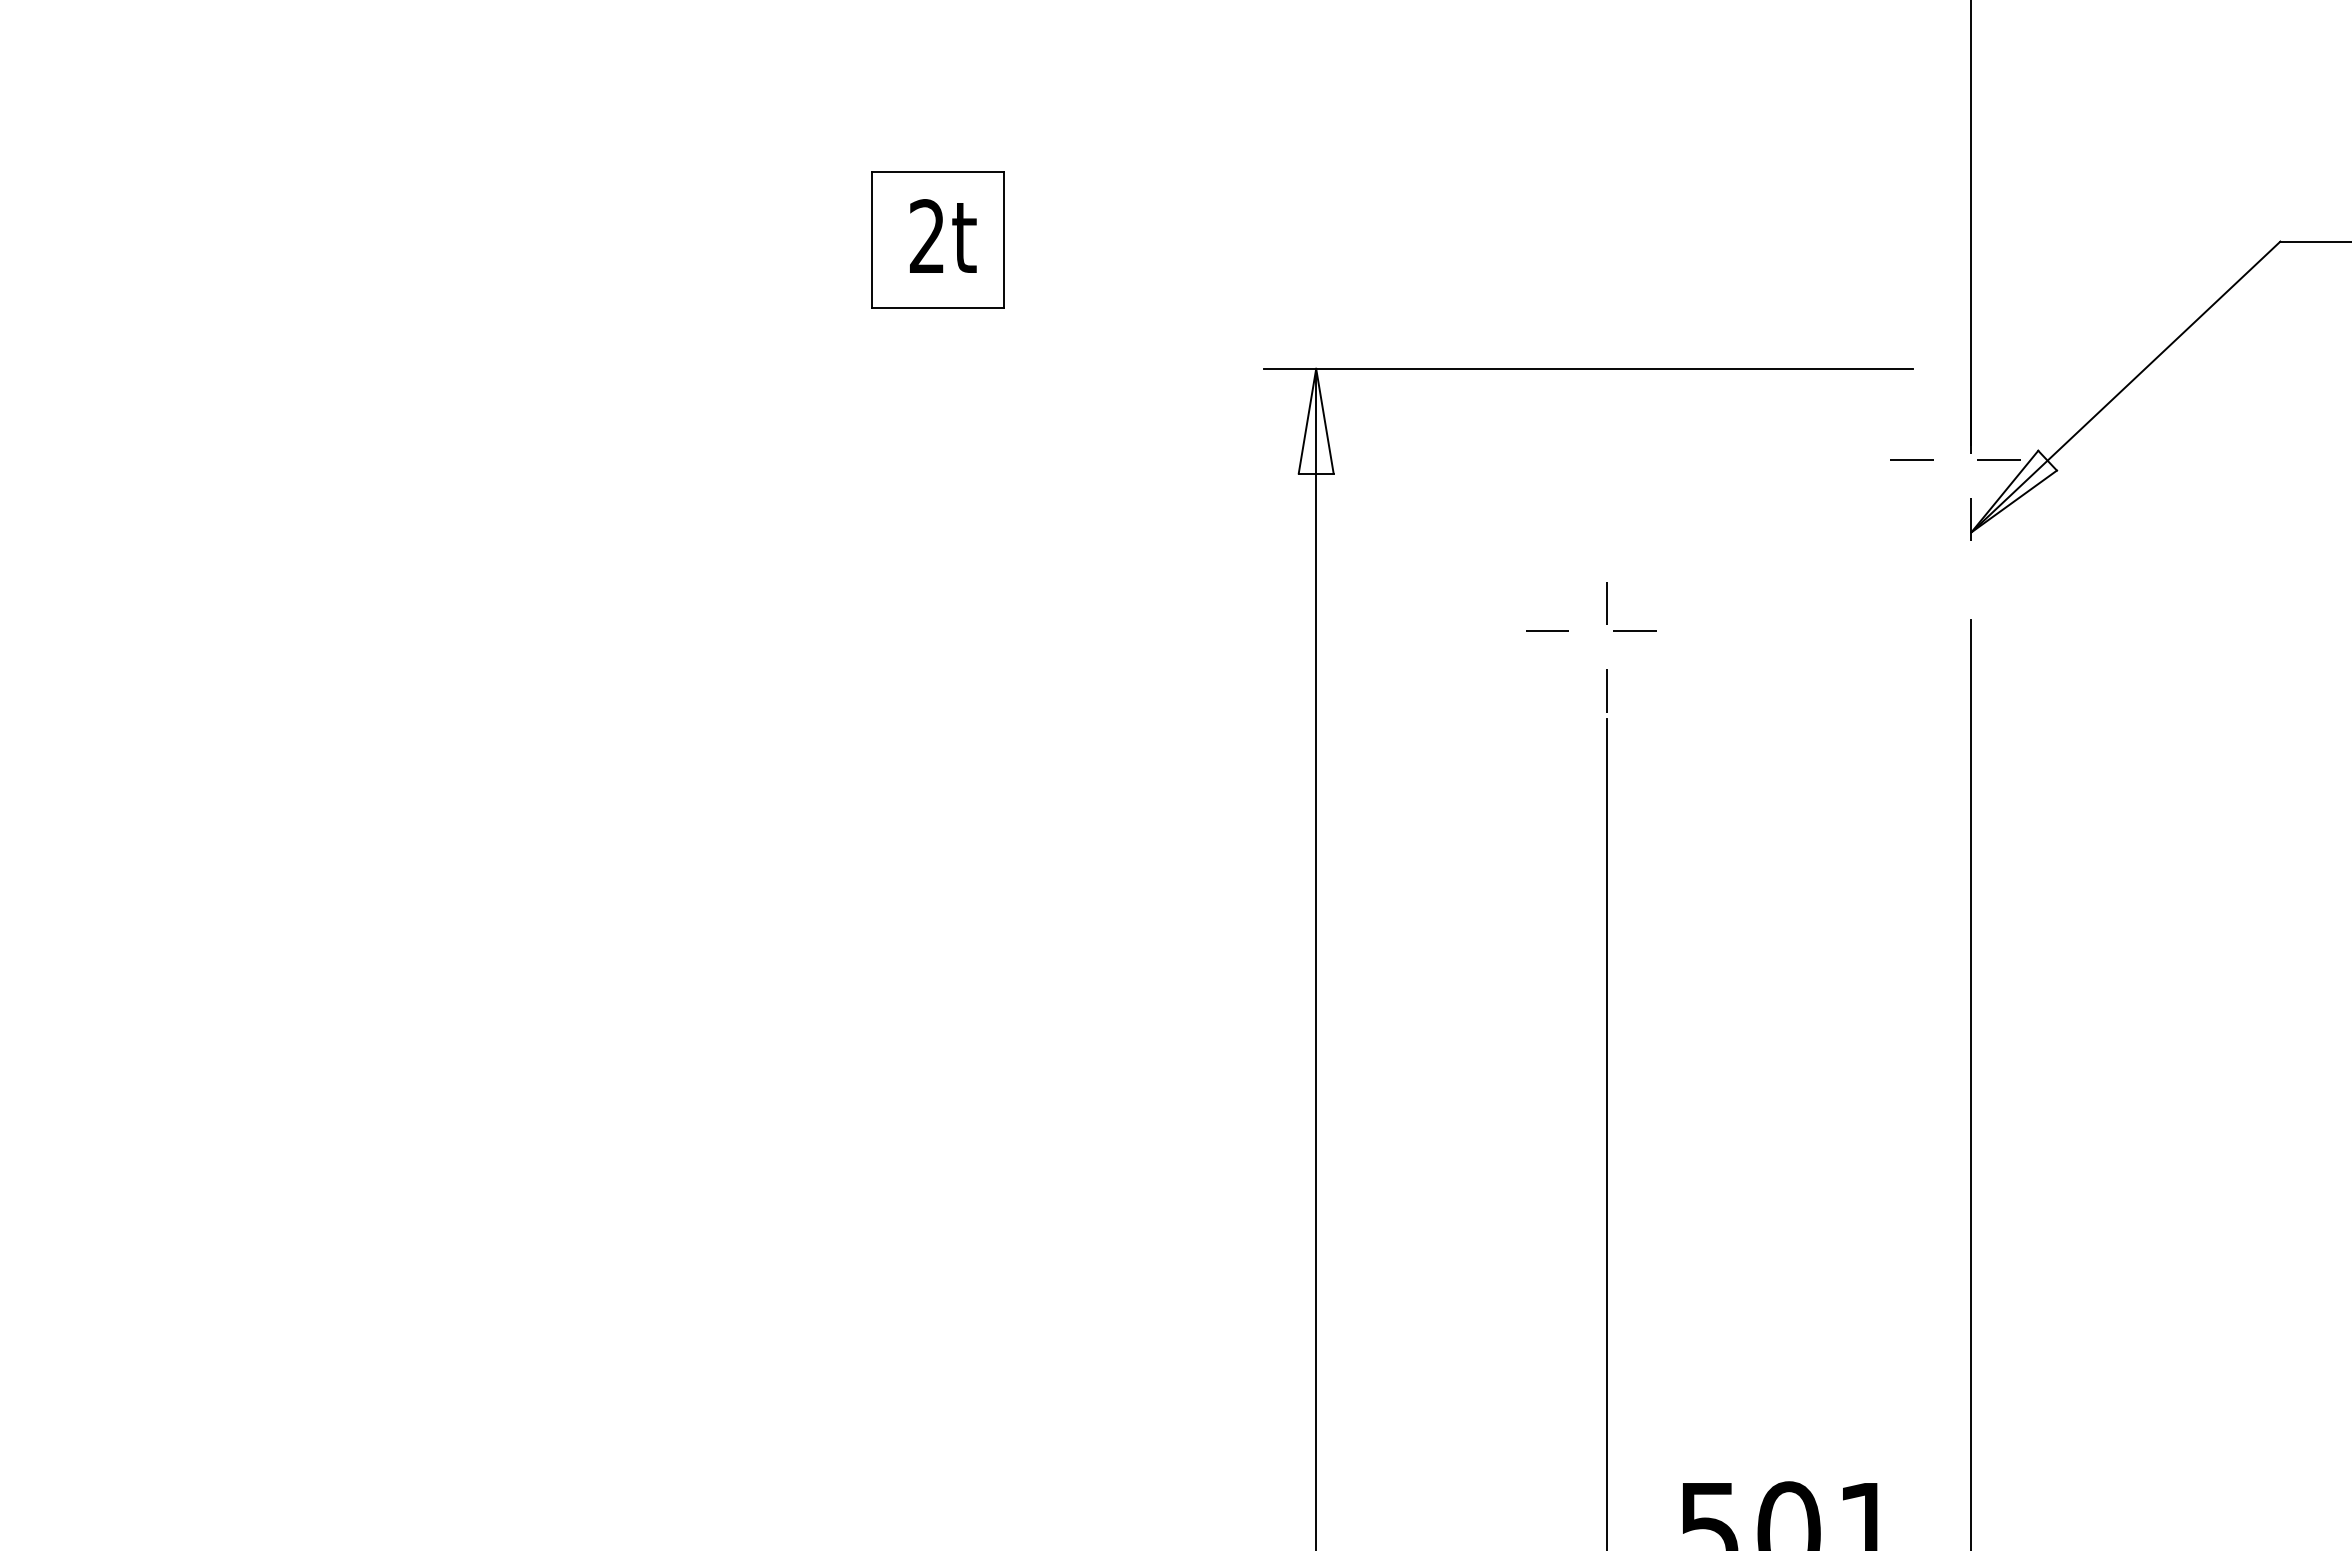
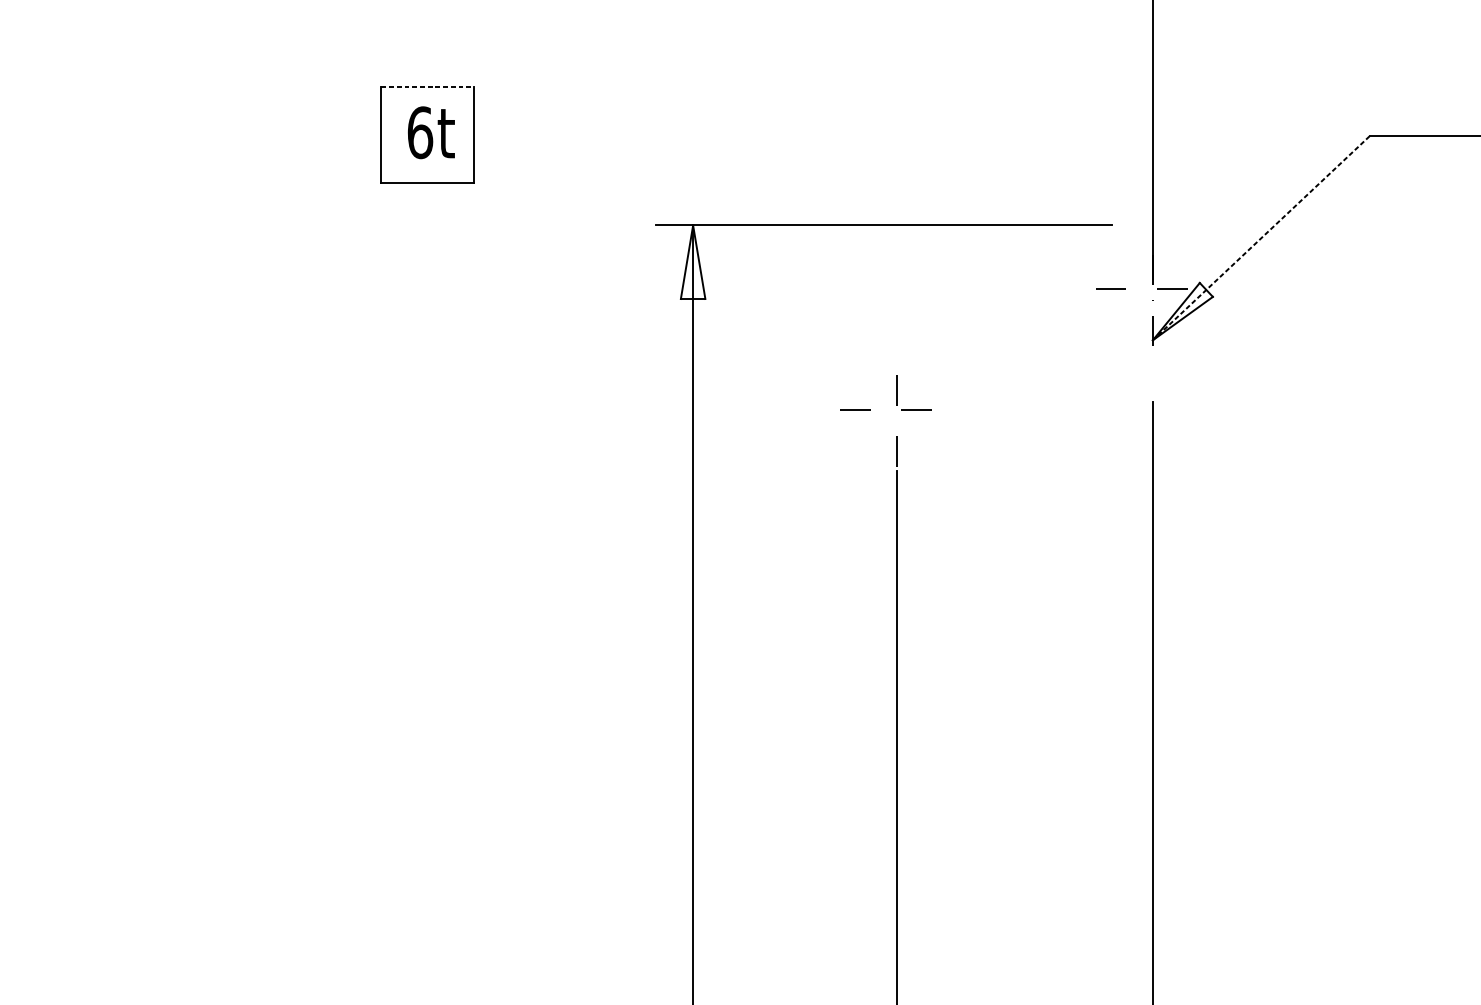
line: (937, 171) -> (427, 87), solid -> dashed
text: (927, 236) -> (420, 132), 2t -> 6t
line: (2125, 387) -> (1261, 238), solid -> dashed

